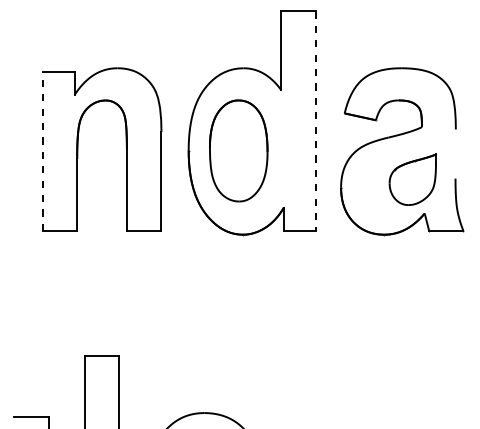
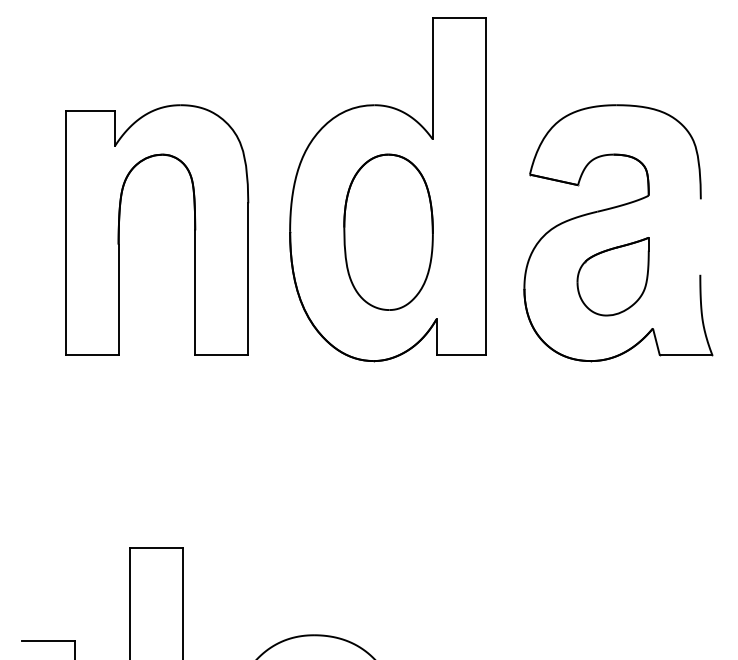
line: (315, 121) -> (485, 187), dashed -> solid
line: (42, 150) -> (65, 231), dashed -> solid
part: (238, 150) -> (388, 231), moved
part: (412, 179) -> (612, 276), moved

